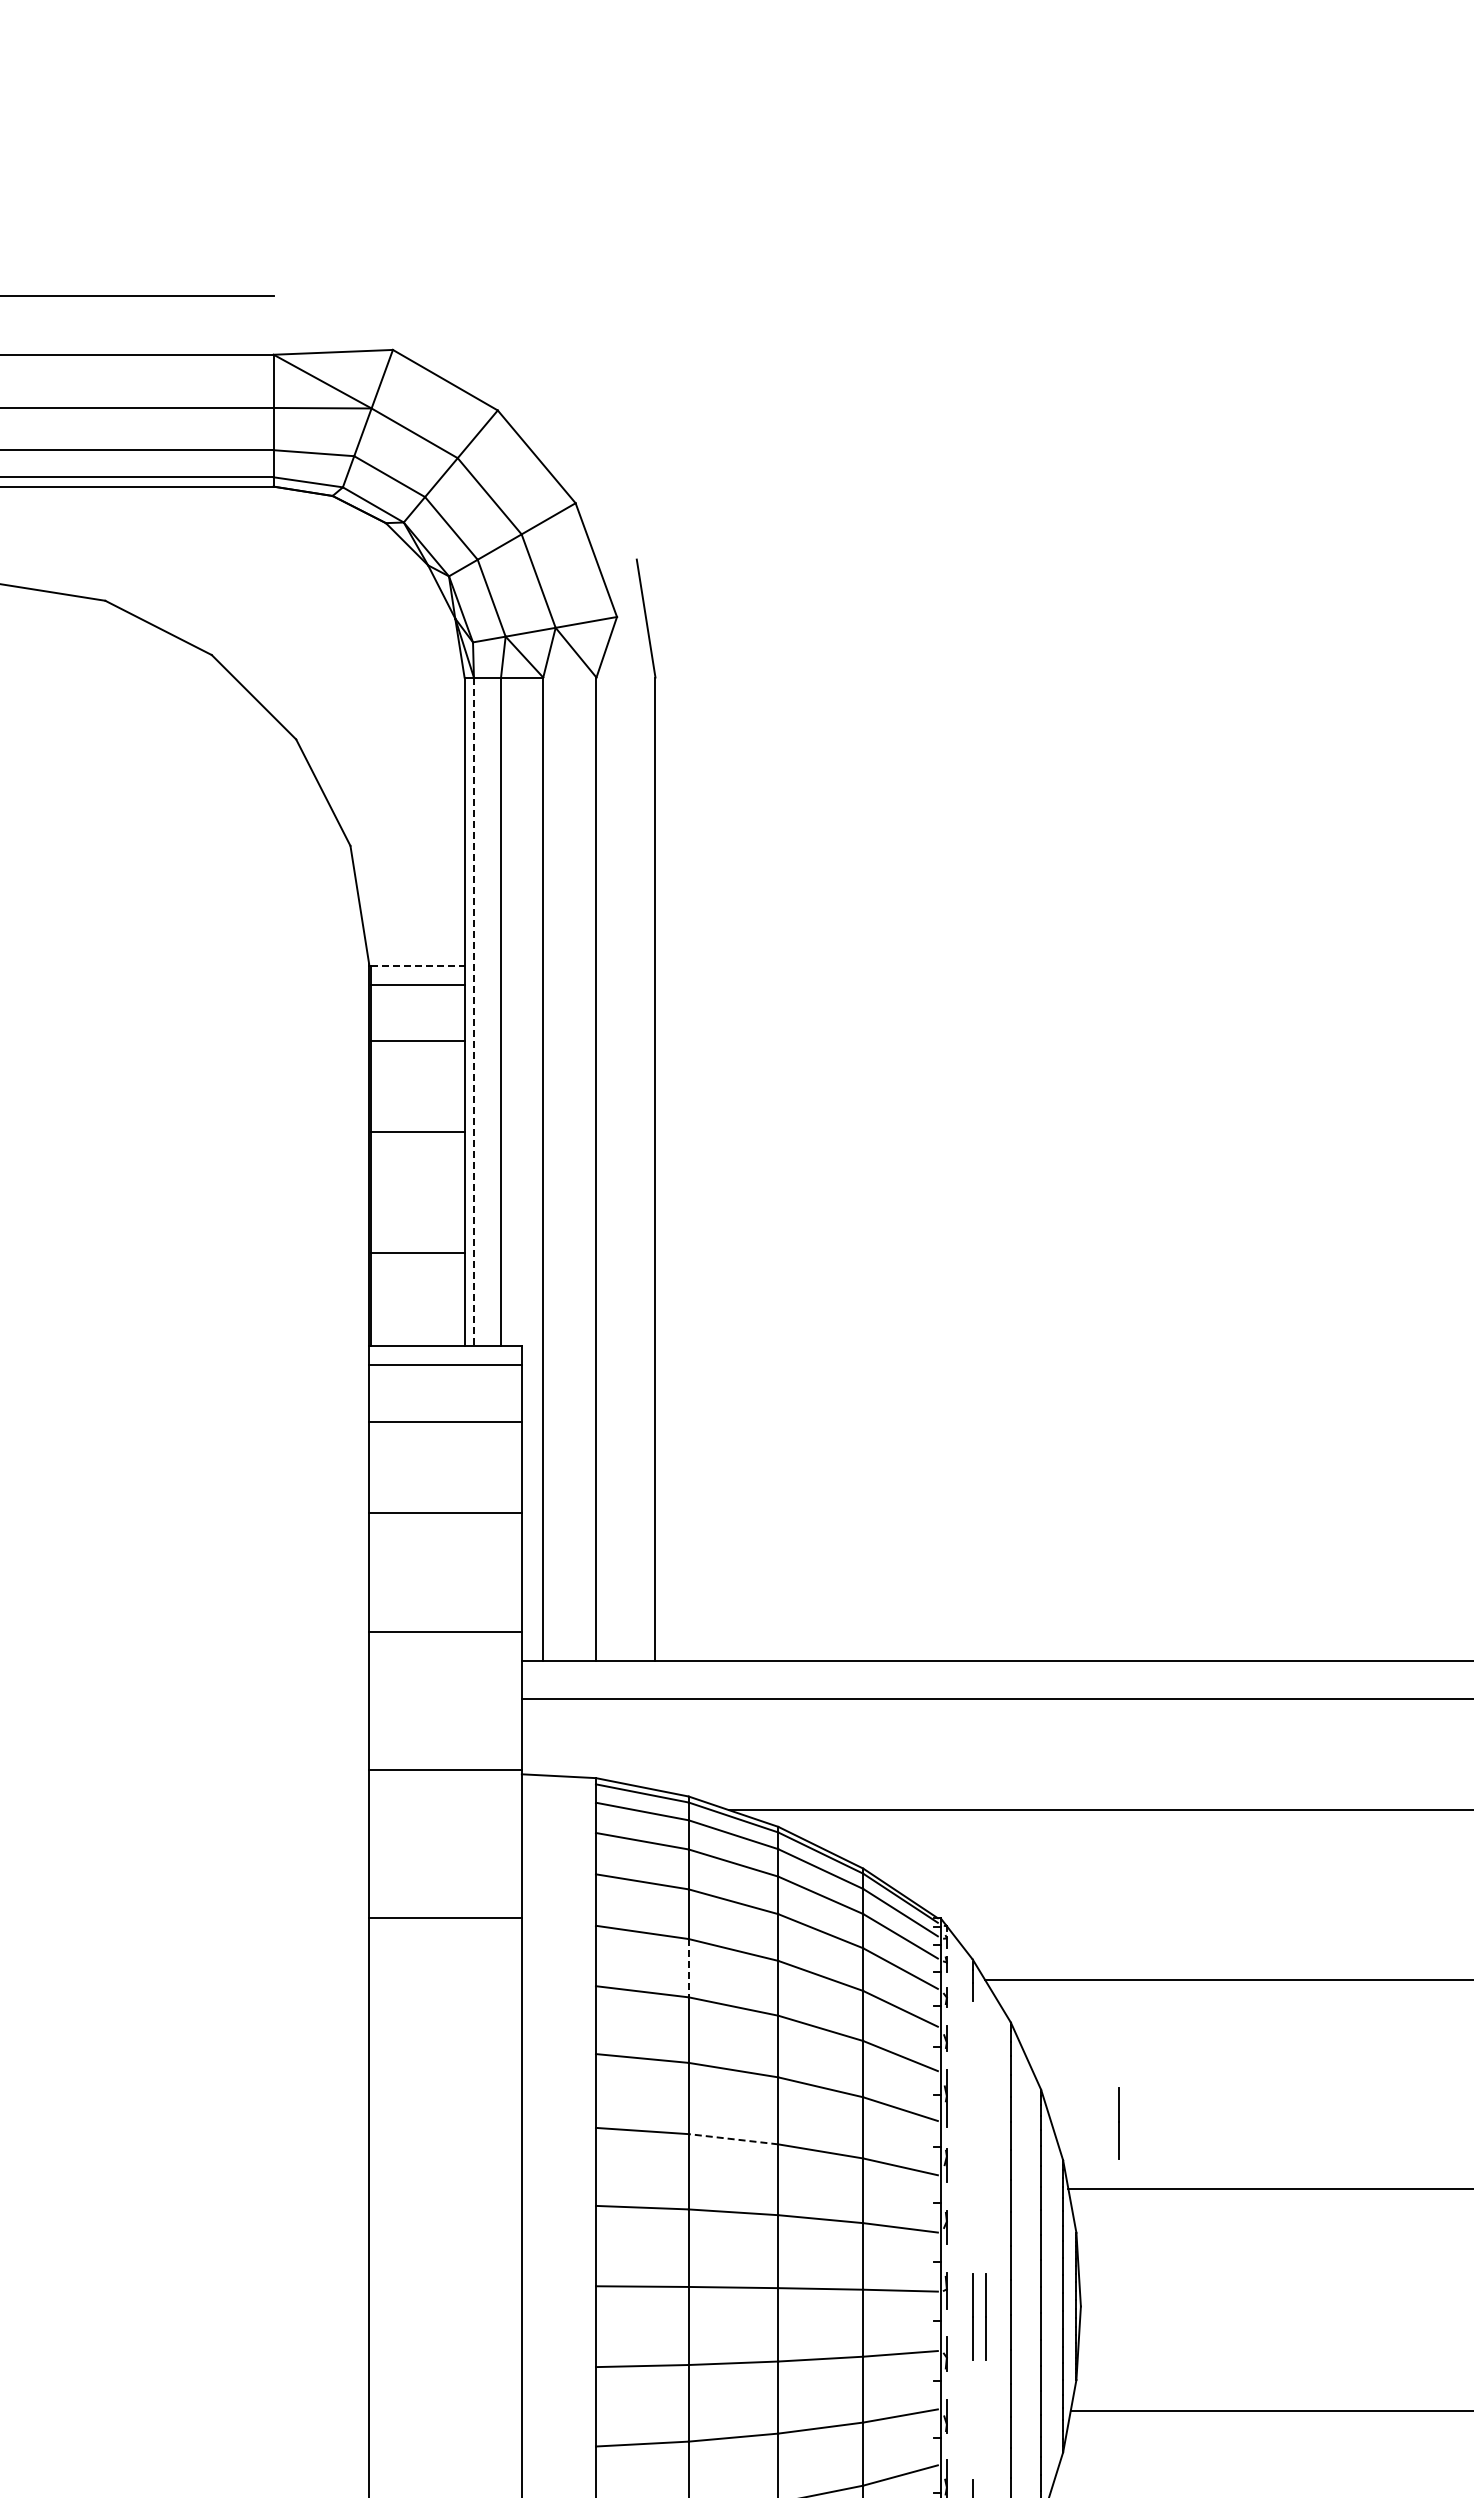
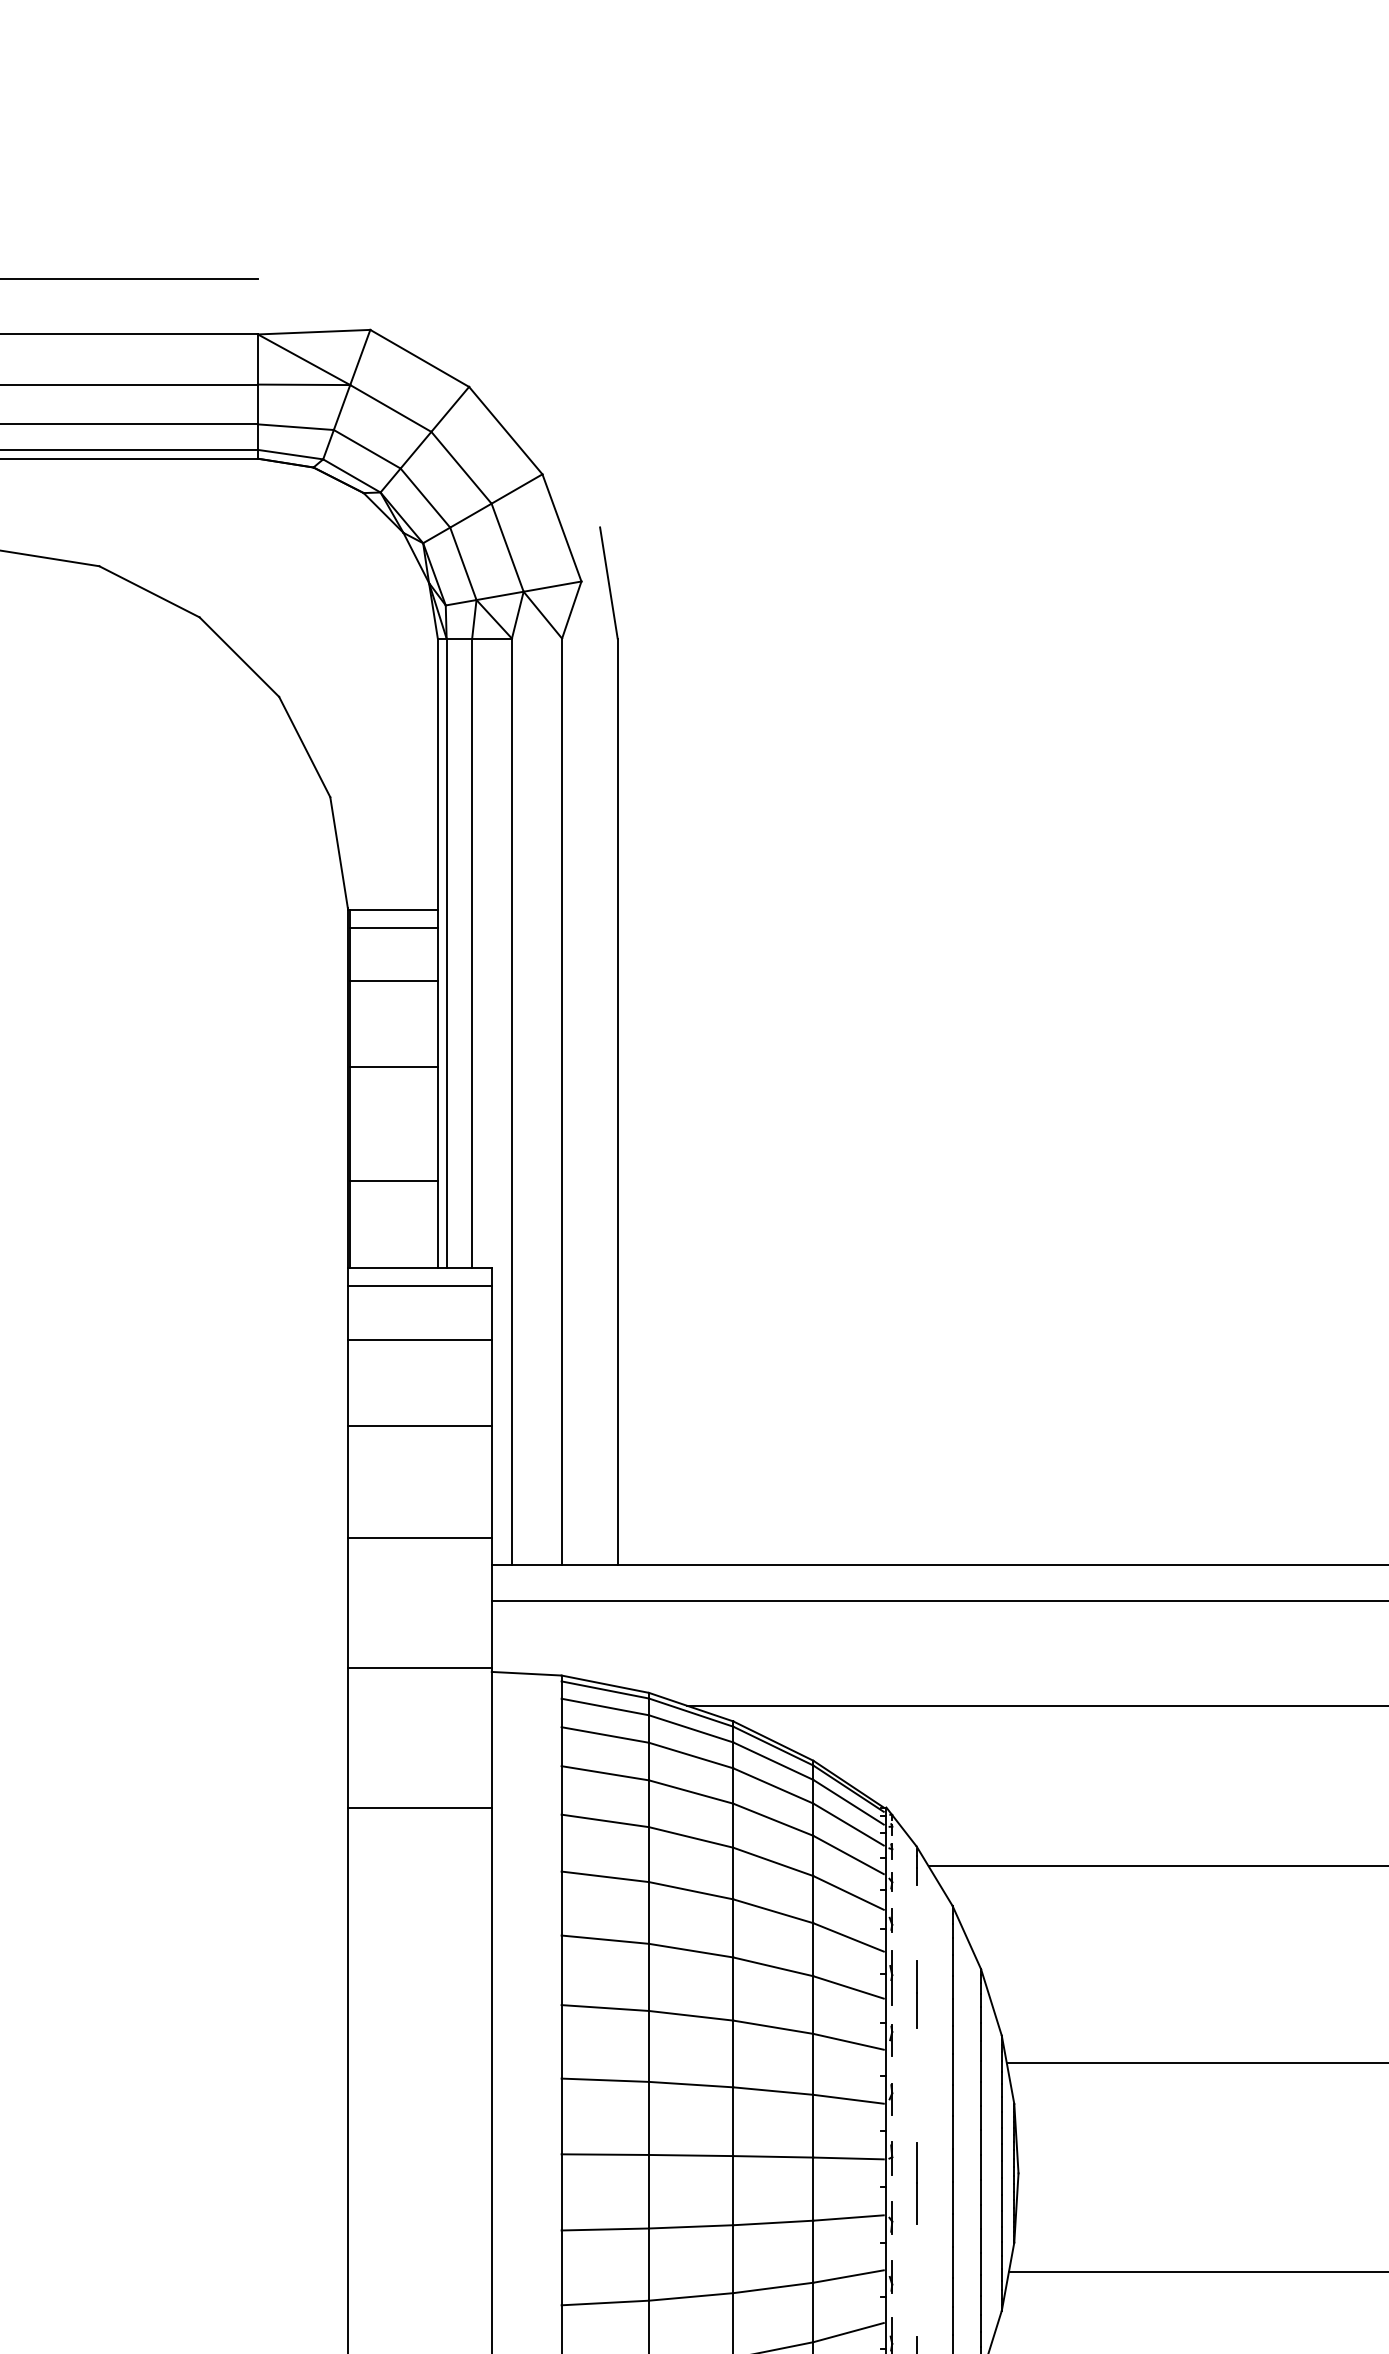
line: (417, 965) -> (393, 909), dashed -> solid
line: (473, 1012) -> (446, 954), dashed -> solid
line: (688, 1968) -> (648, 1854), dashed -> solid
line: (1118, 2123) -> (916, 1994), moved
line: (733, 2139) -> (691, 2016), dashed -> solid
line: (985, 2316) -> (928, 2182), removed

